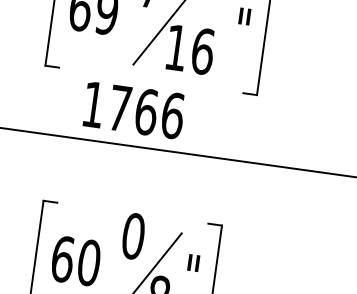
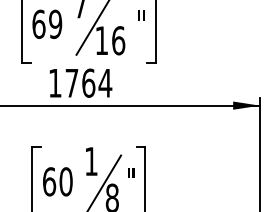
text: (173, 114) -> (105, 82), 1766 -> 1764
text: (132, 236) -> (90, 161), 0 -> 1

